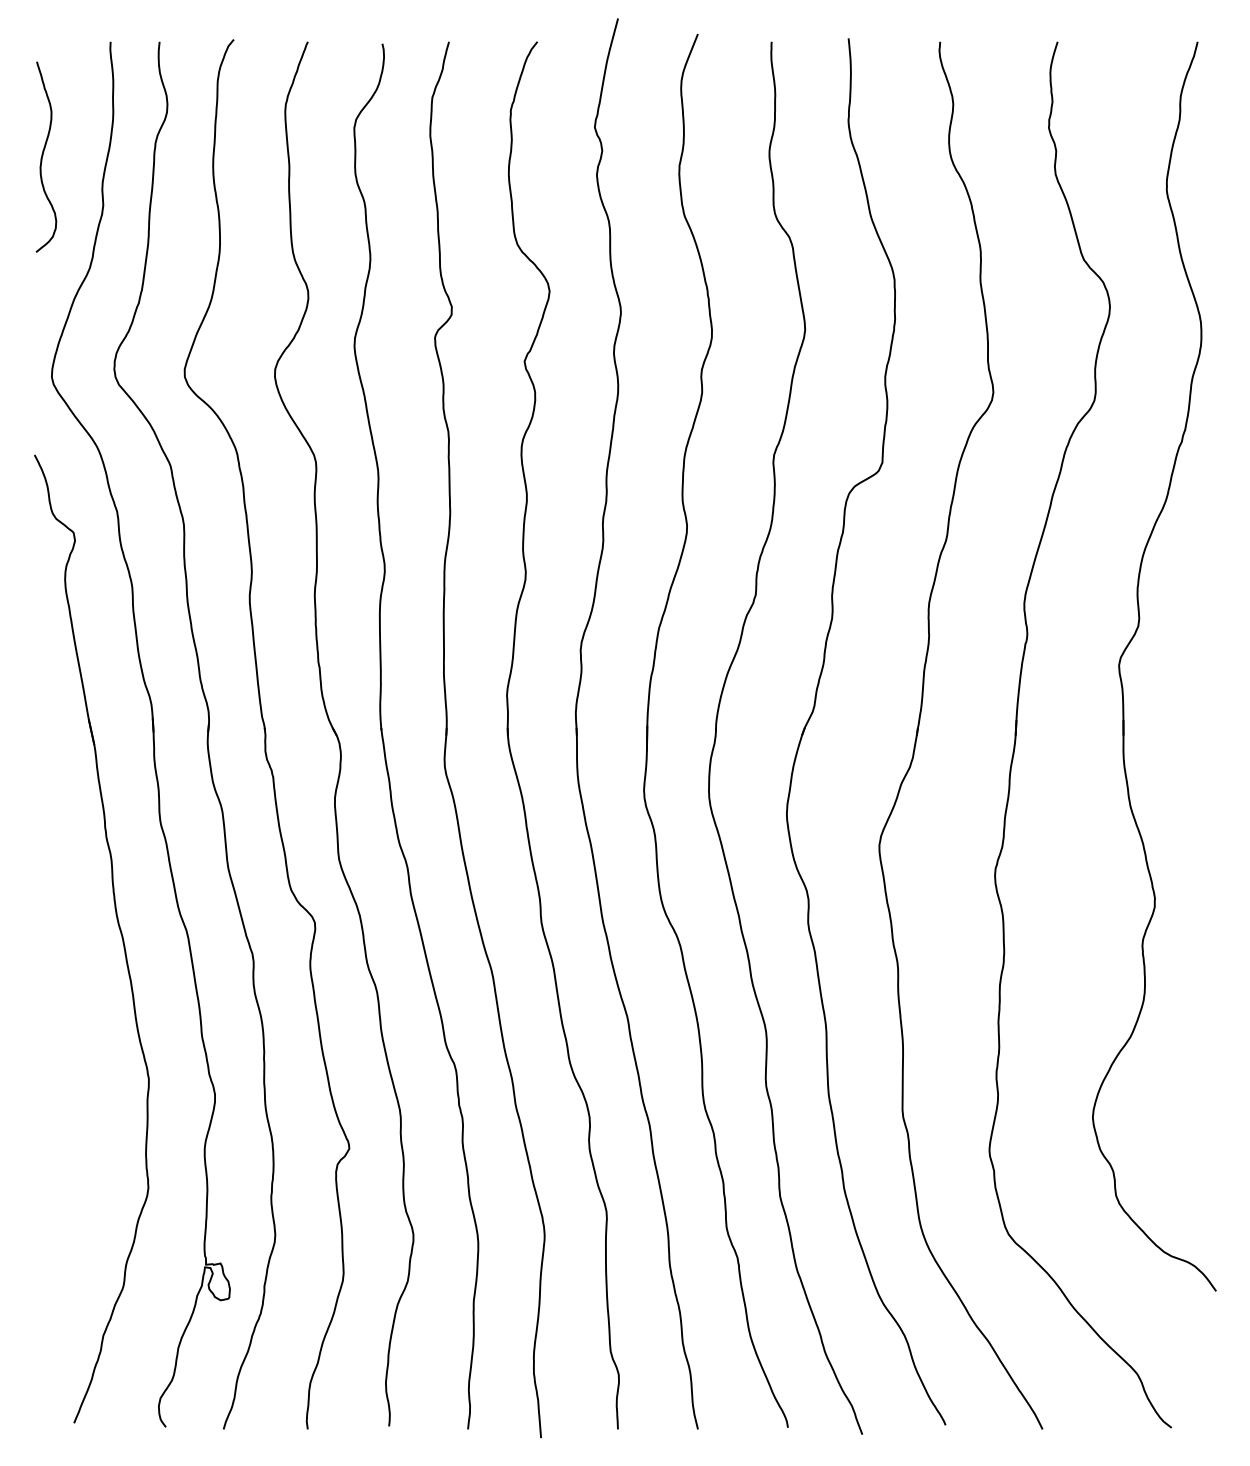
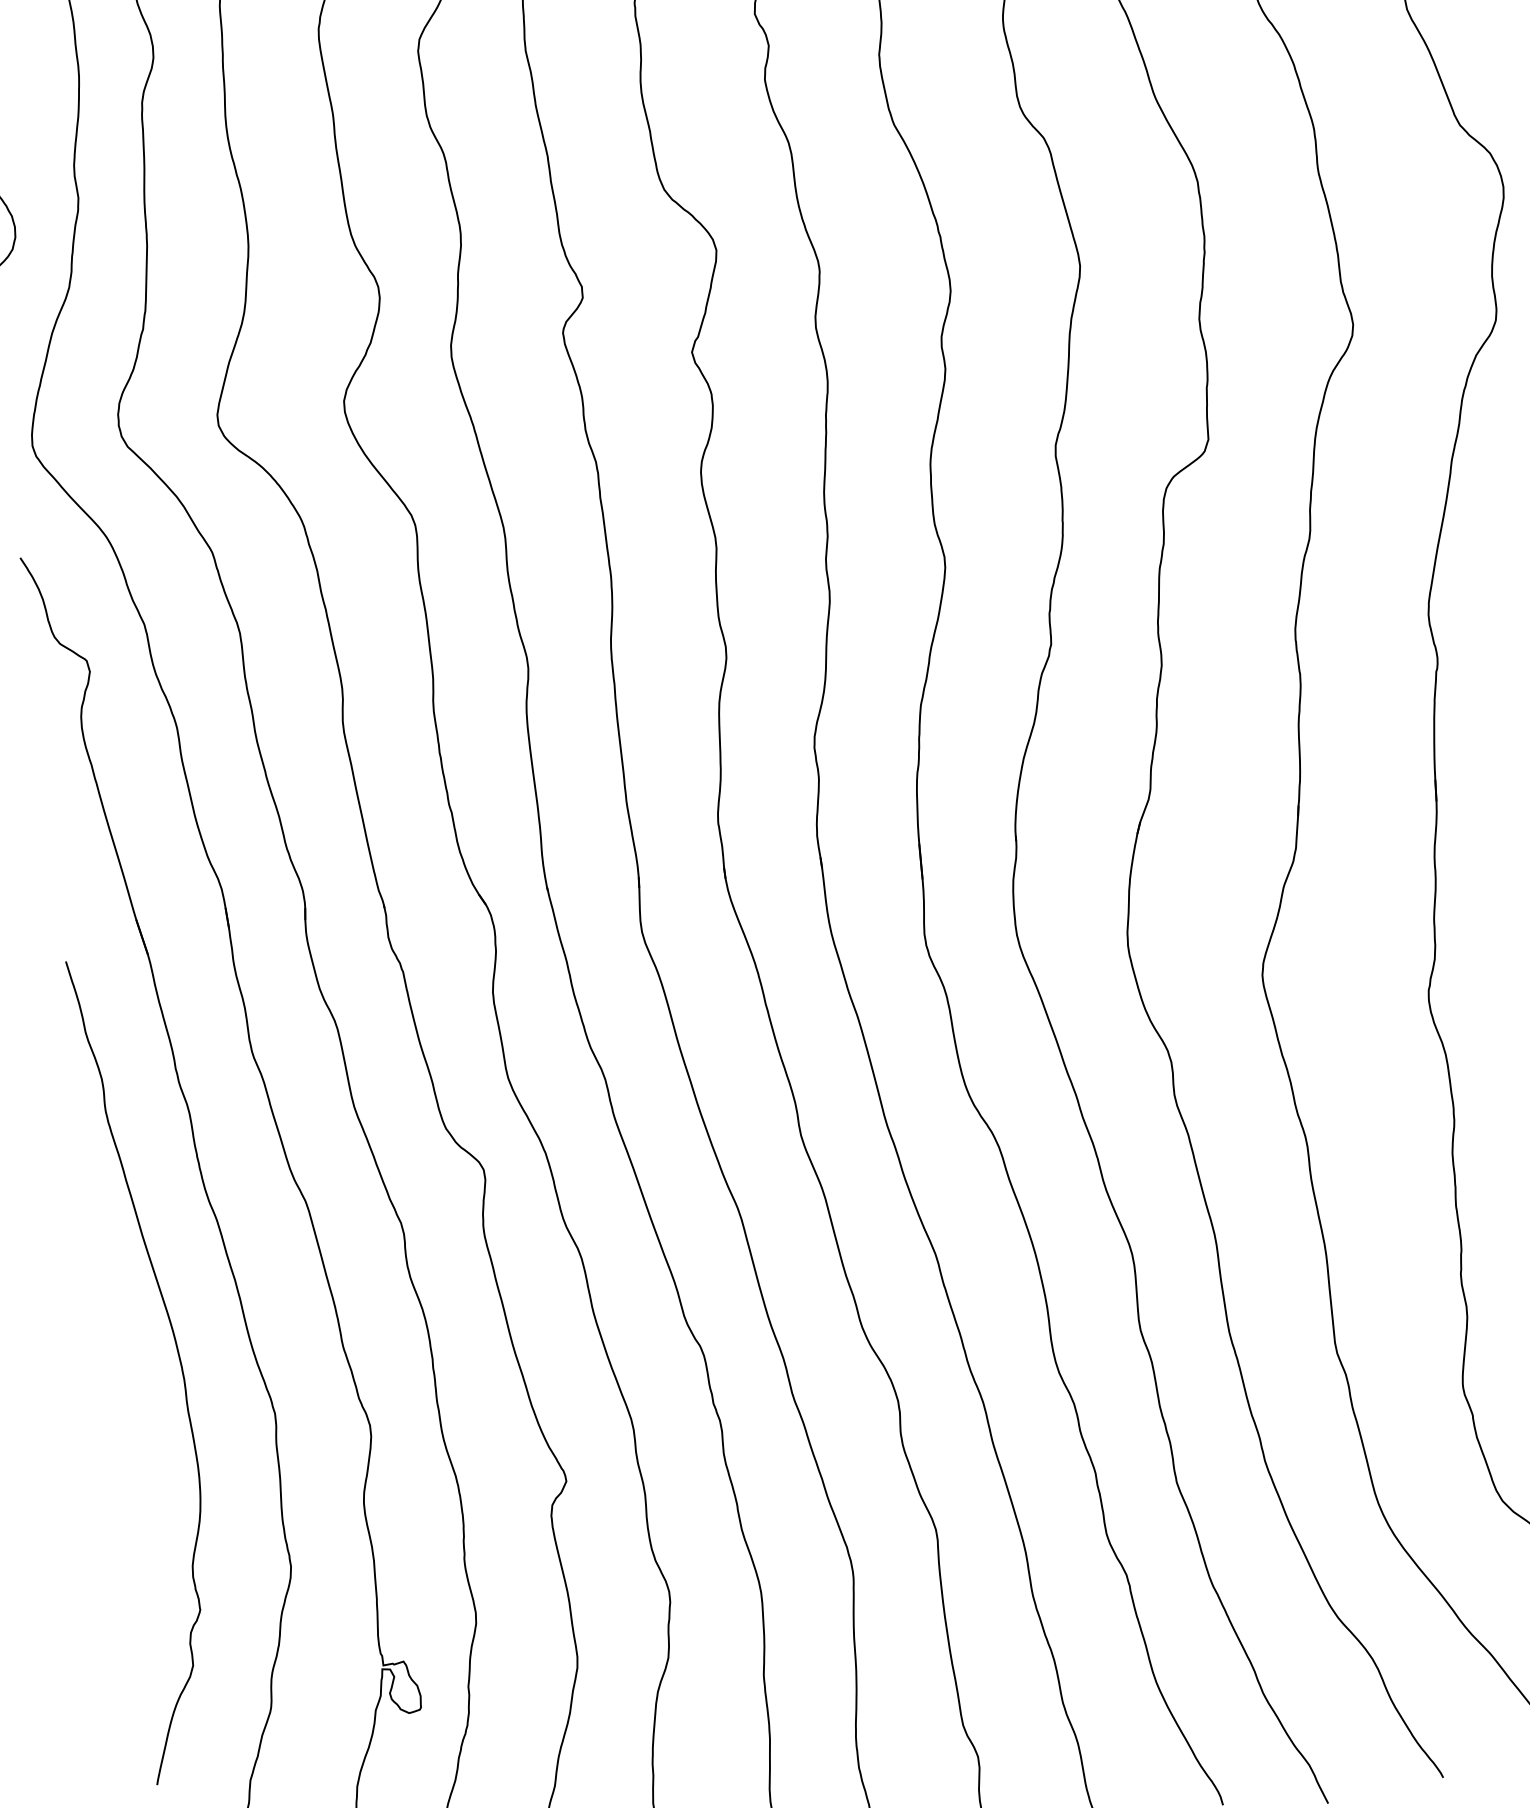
curve: (84, 1031) -> (177, 1357), added

